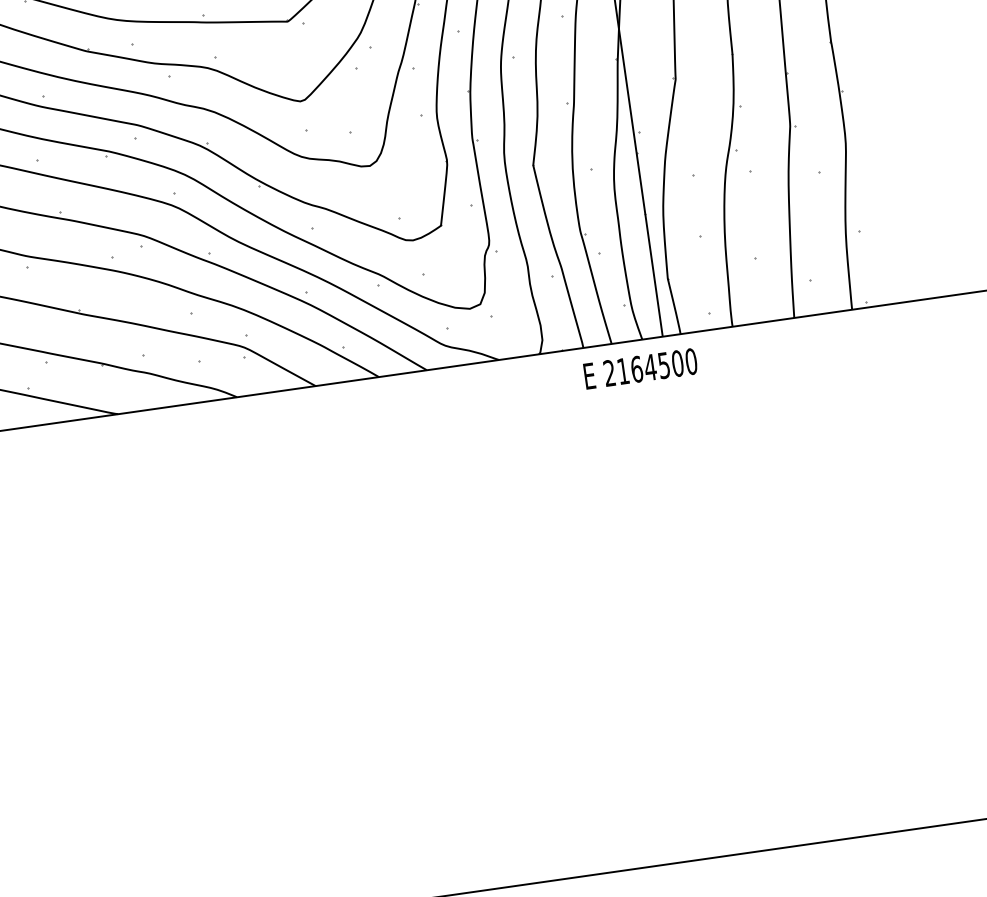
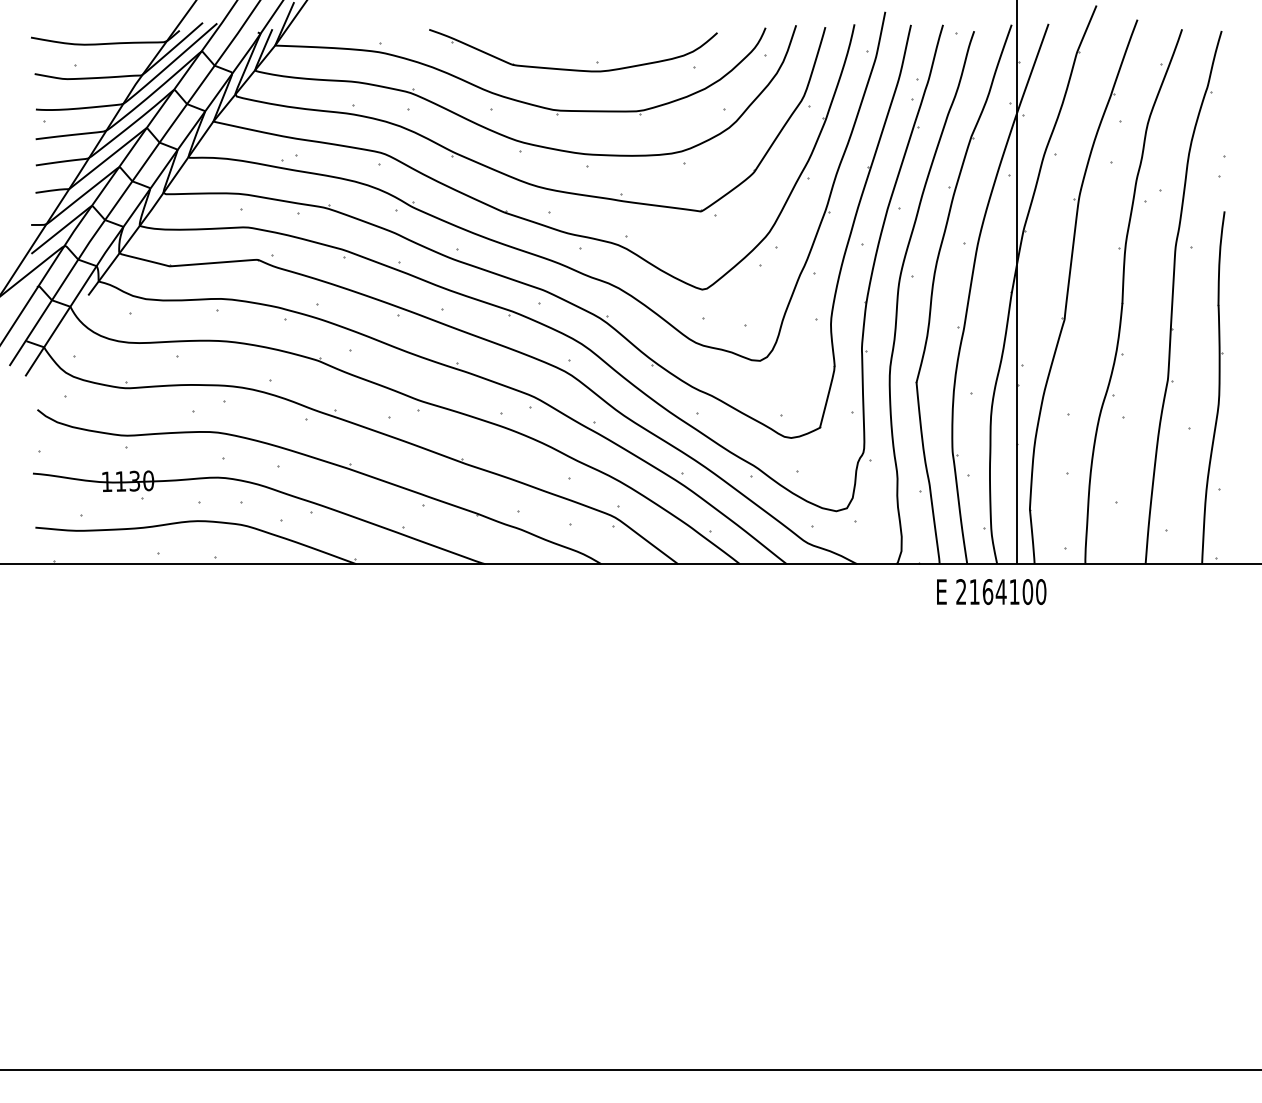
text: (664, 366) -> (1014, 592), 2164500 -> 2164100

